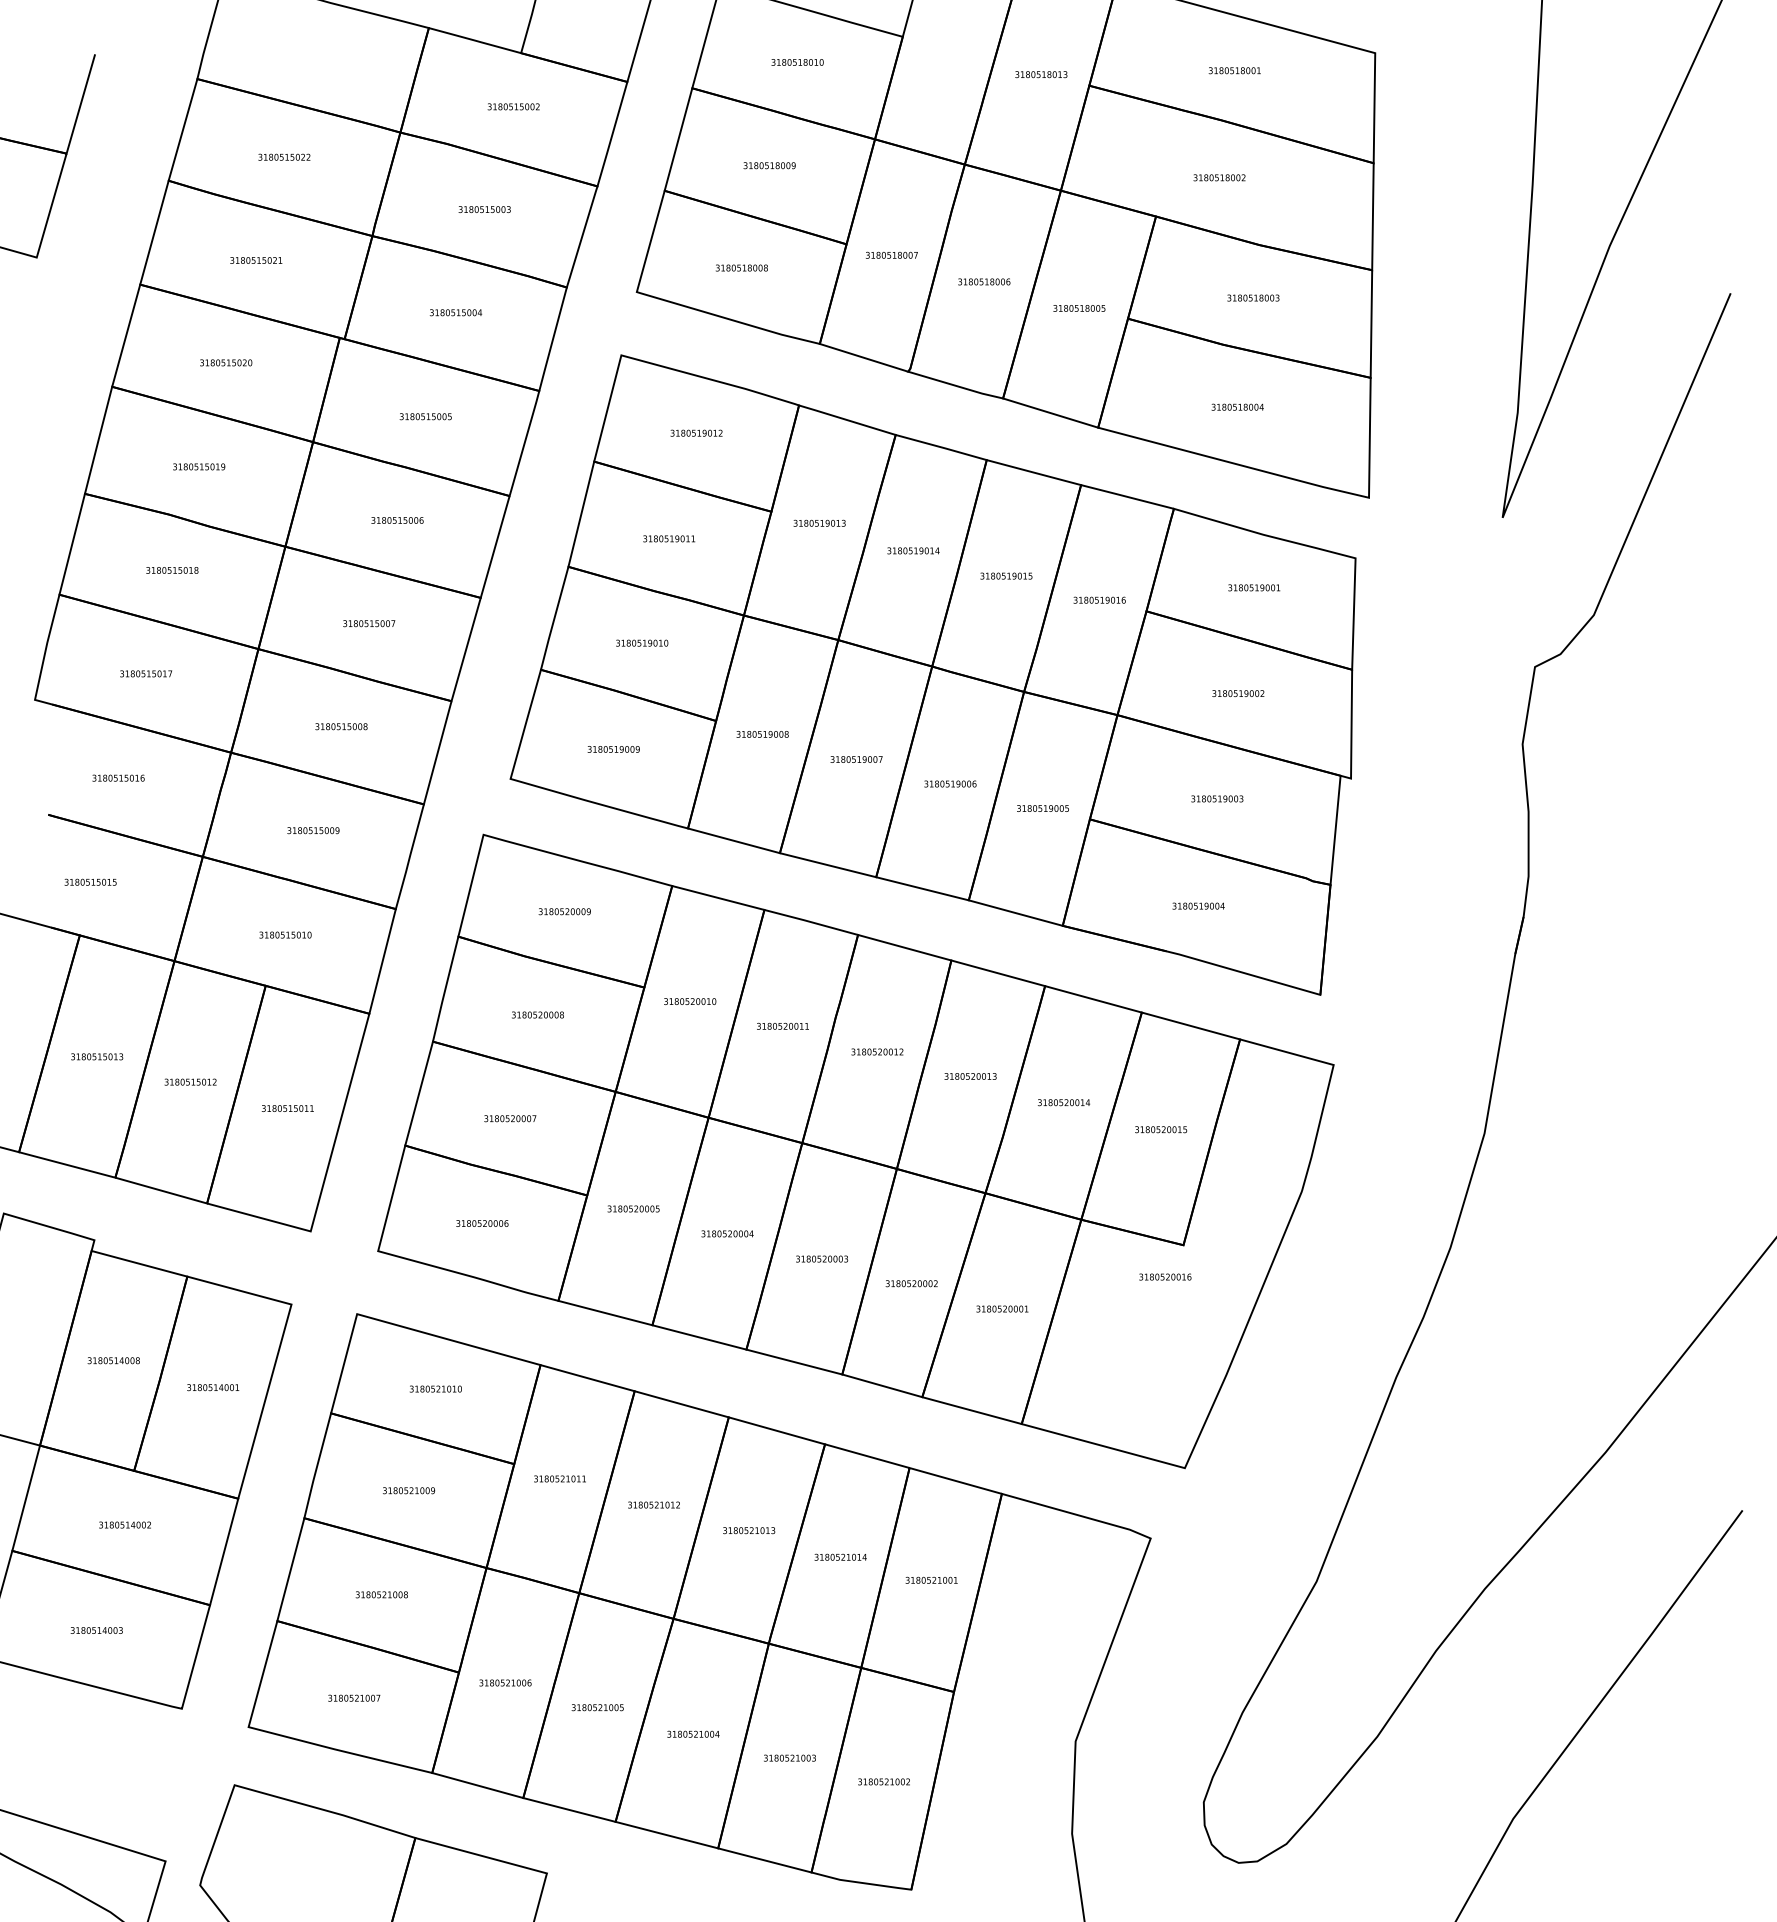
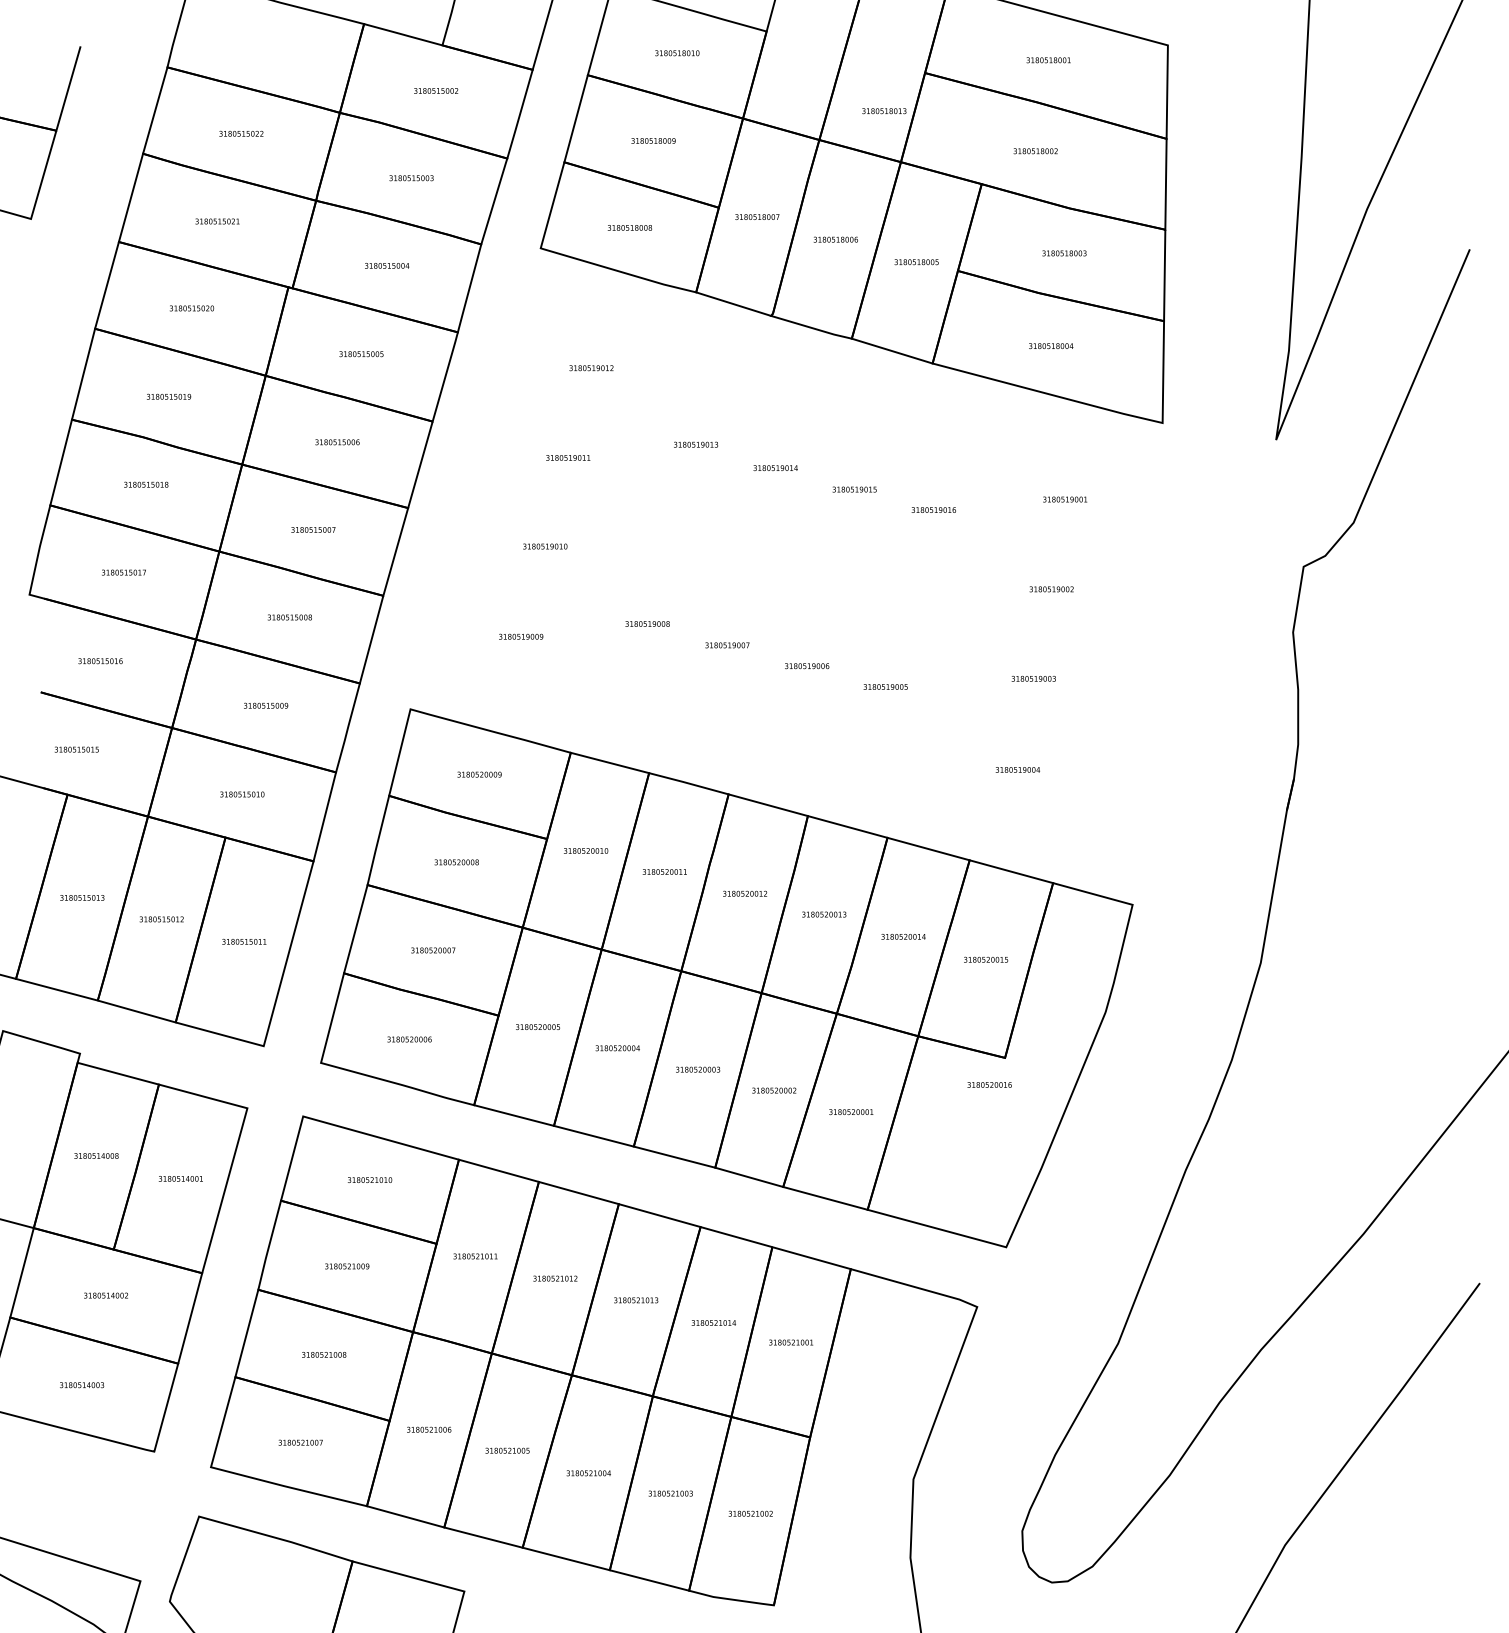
text: (1041, 74) -> (884, 111), moved
part: (932, 674) -> (791, 573), removed

